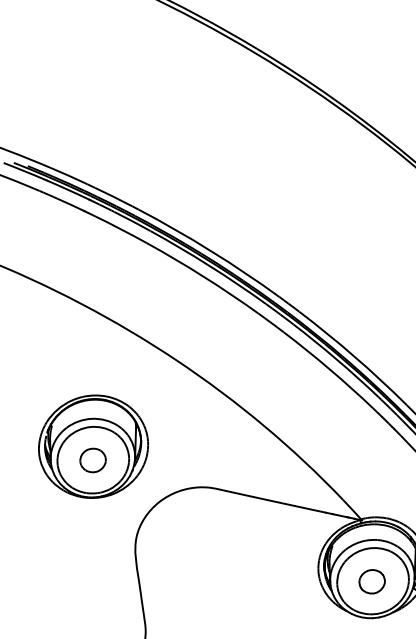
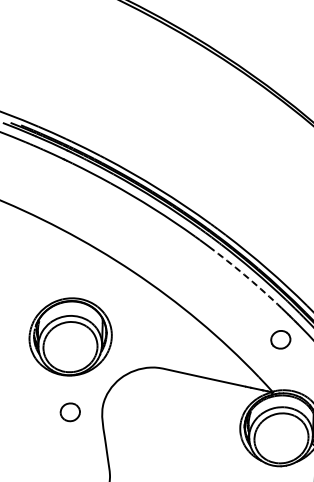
arc: (329, 369) -> (248, 278), solid -> dashed
part: (91, 460) -> (69, 412), moved
part: (371, 581) -> (280, 339), moved

